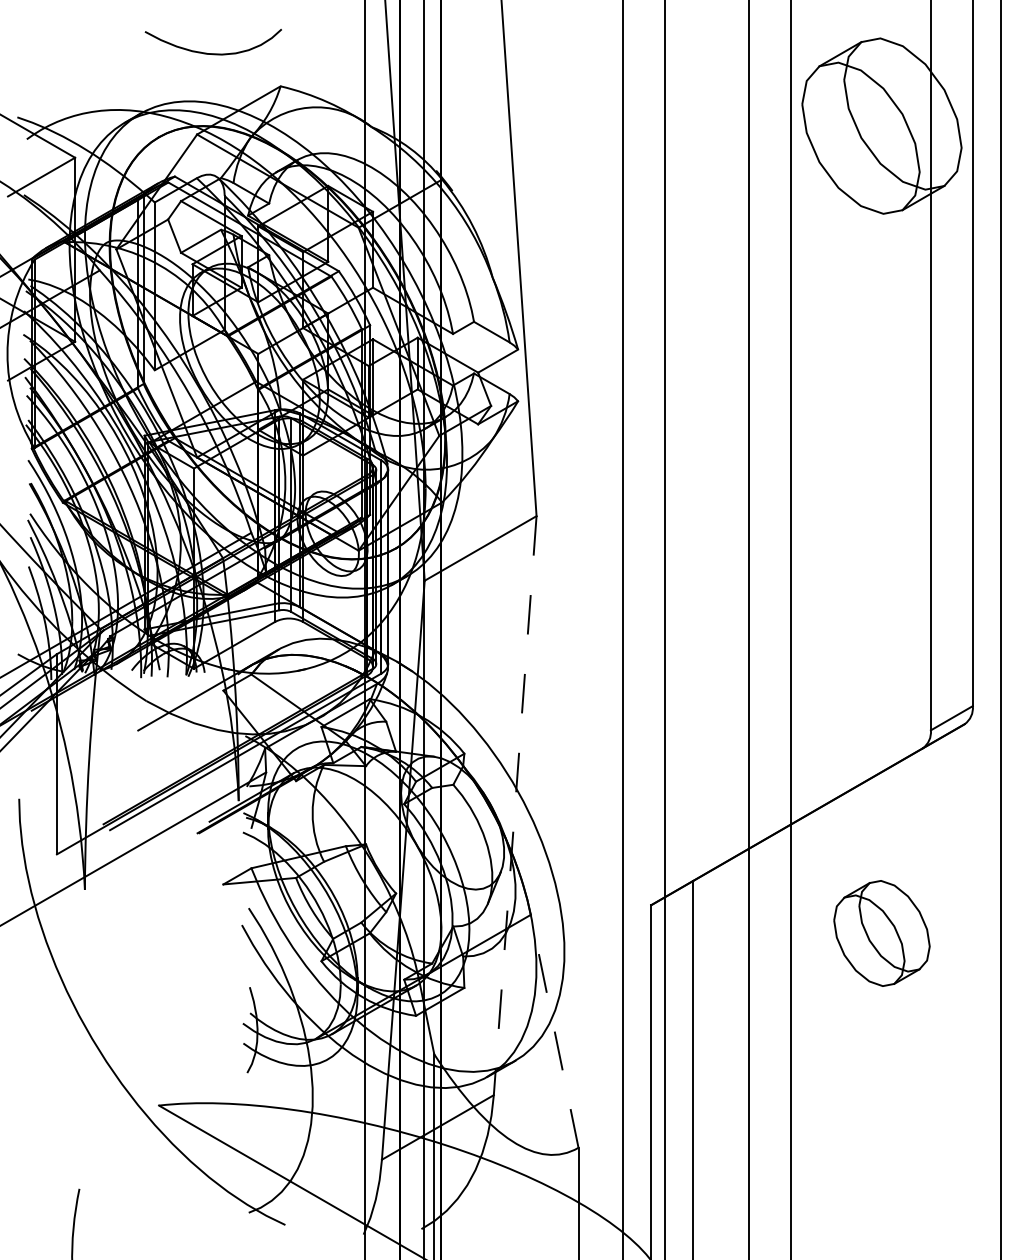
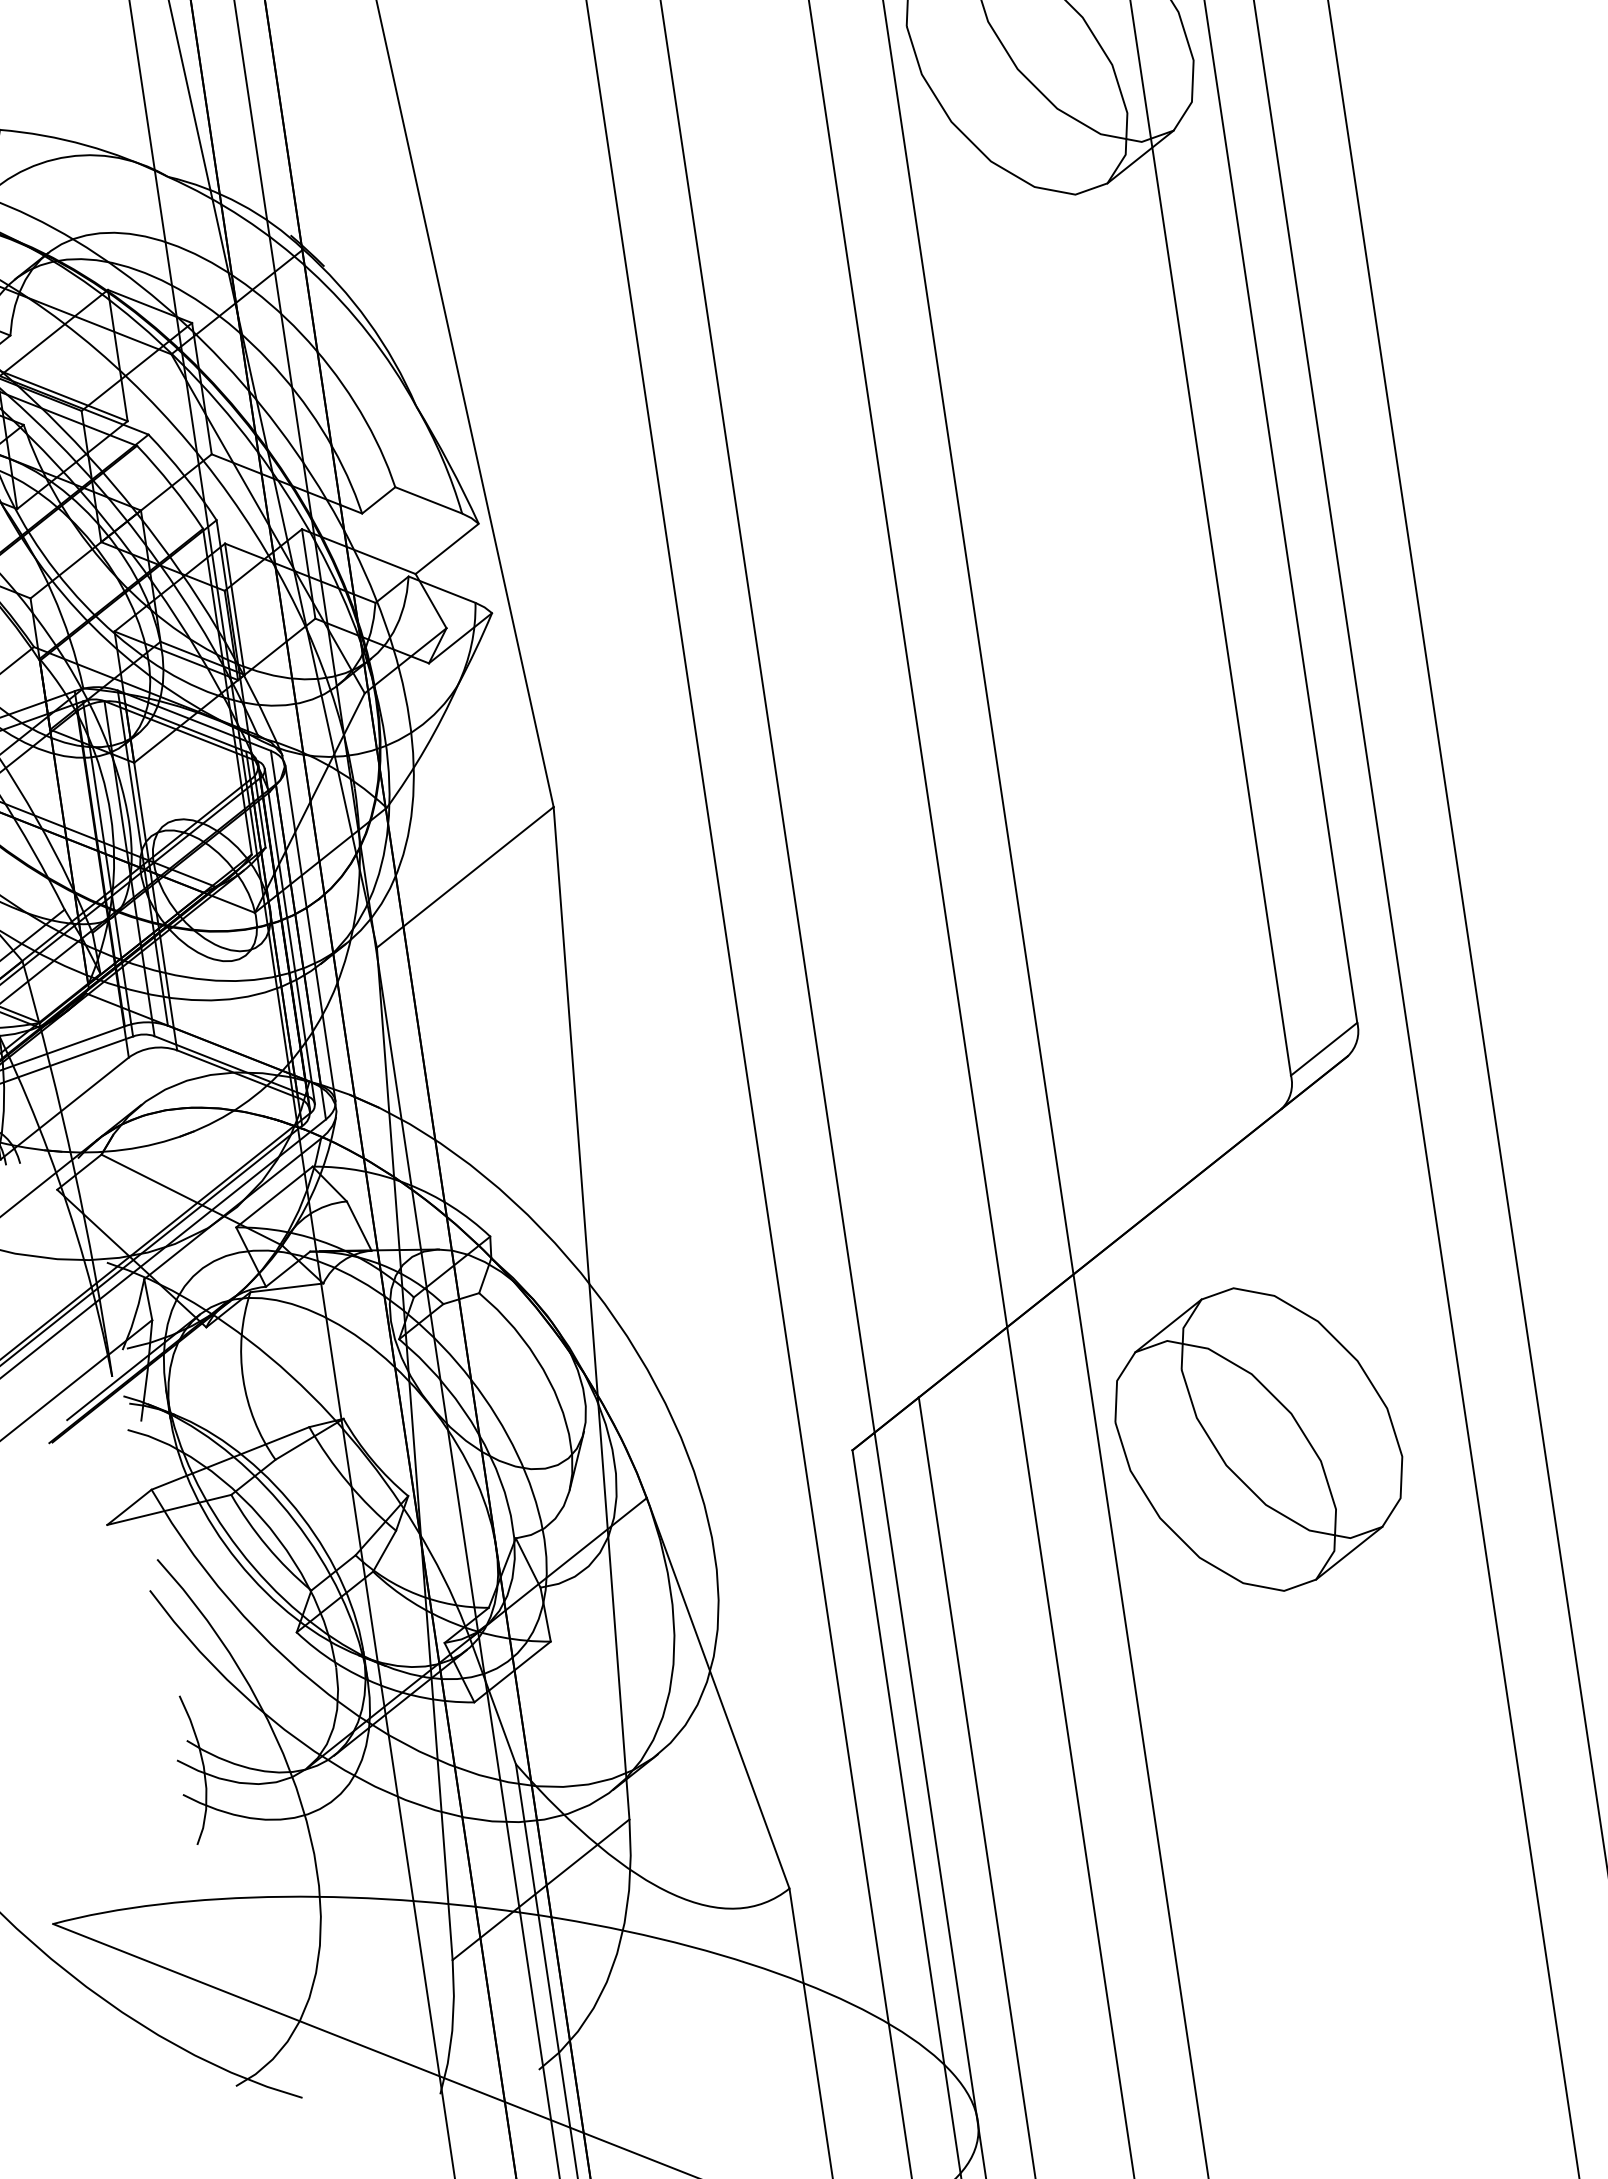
line: (515, 806) -> (592, 1314), dashed -> solid
part: (881, 933) -> (1258, 1439), size x1.67
line: (554, 1031) -> (717, 1693), dashed -> solid

